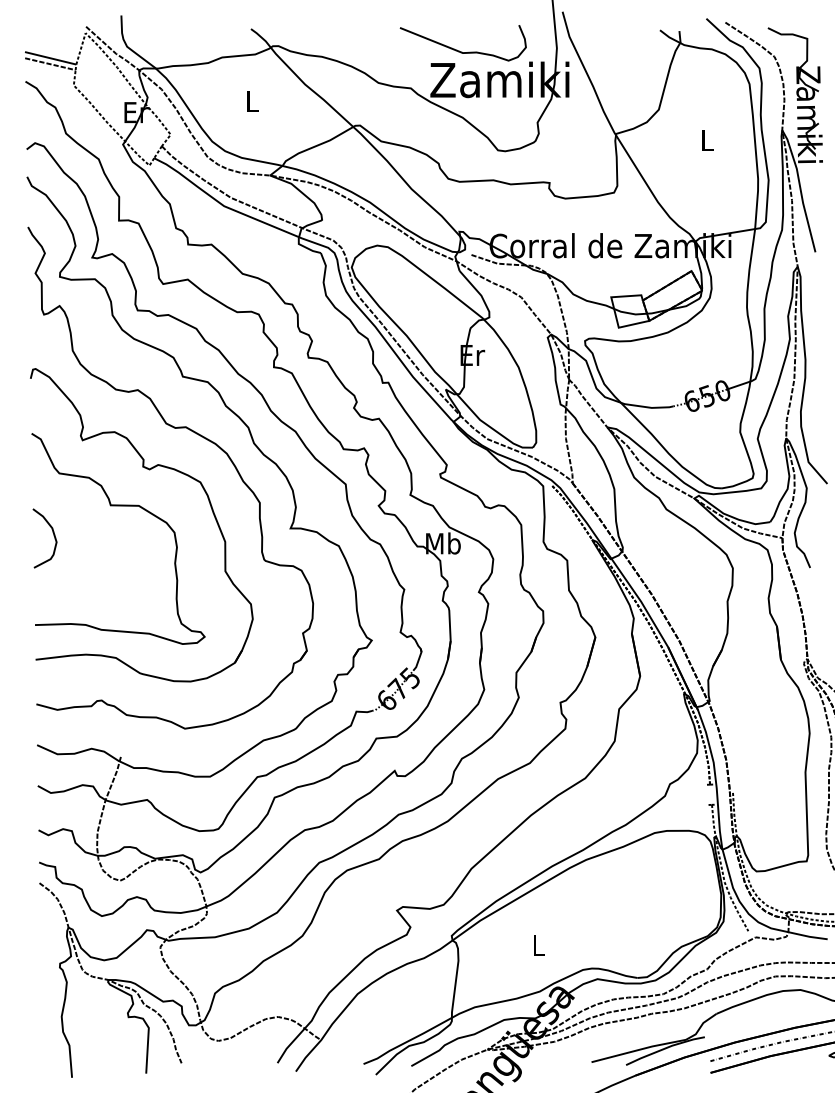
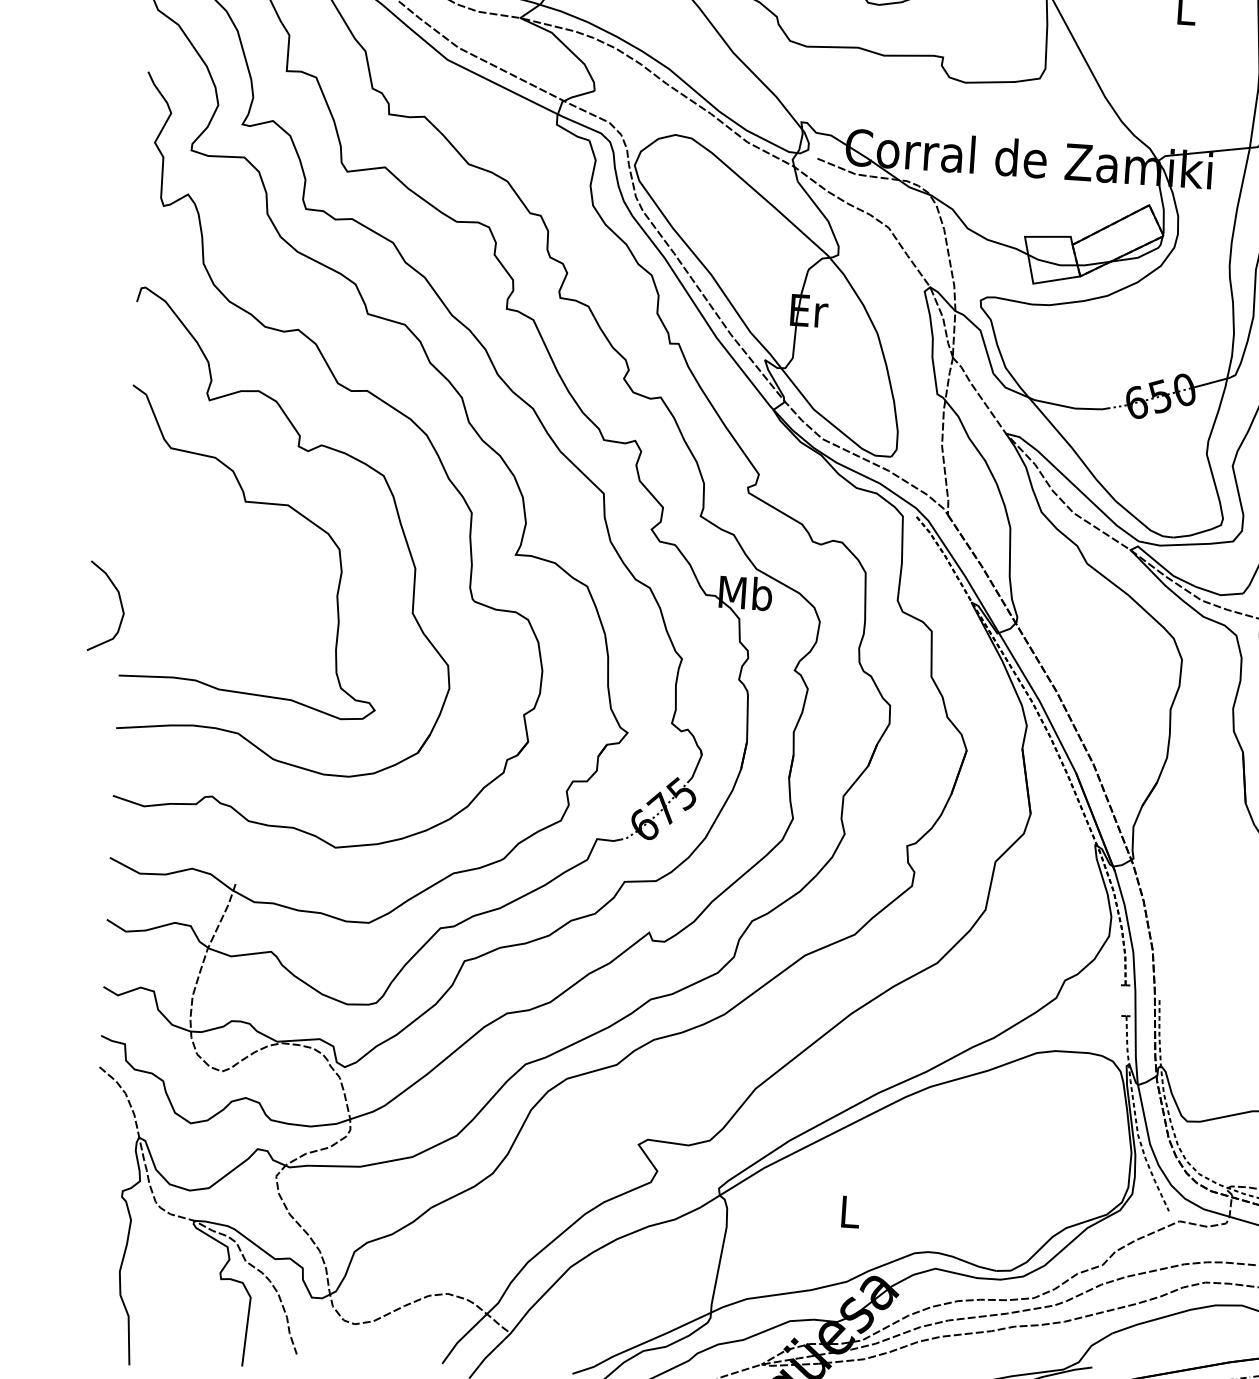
curve: (53, 536) -> (119, 604), moved

